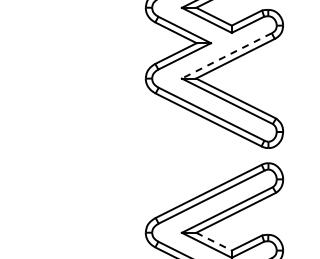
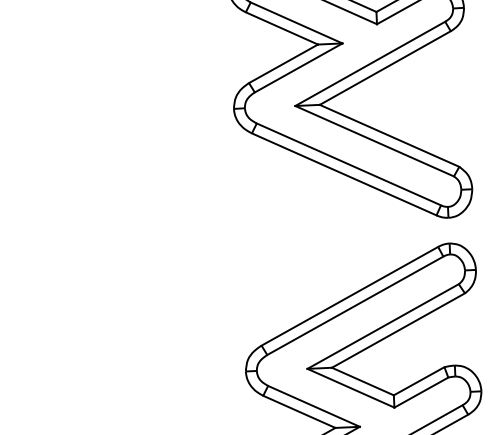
line: (226, 56) -> (369, 64), dashed -> solid
line: (214, 241) -> (363, 381), dashed -> solid

